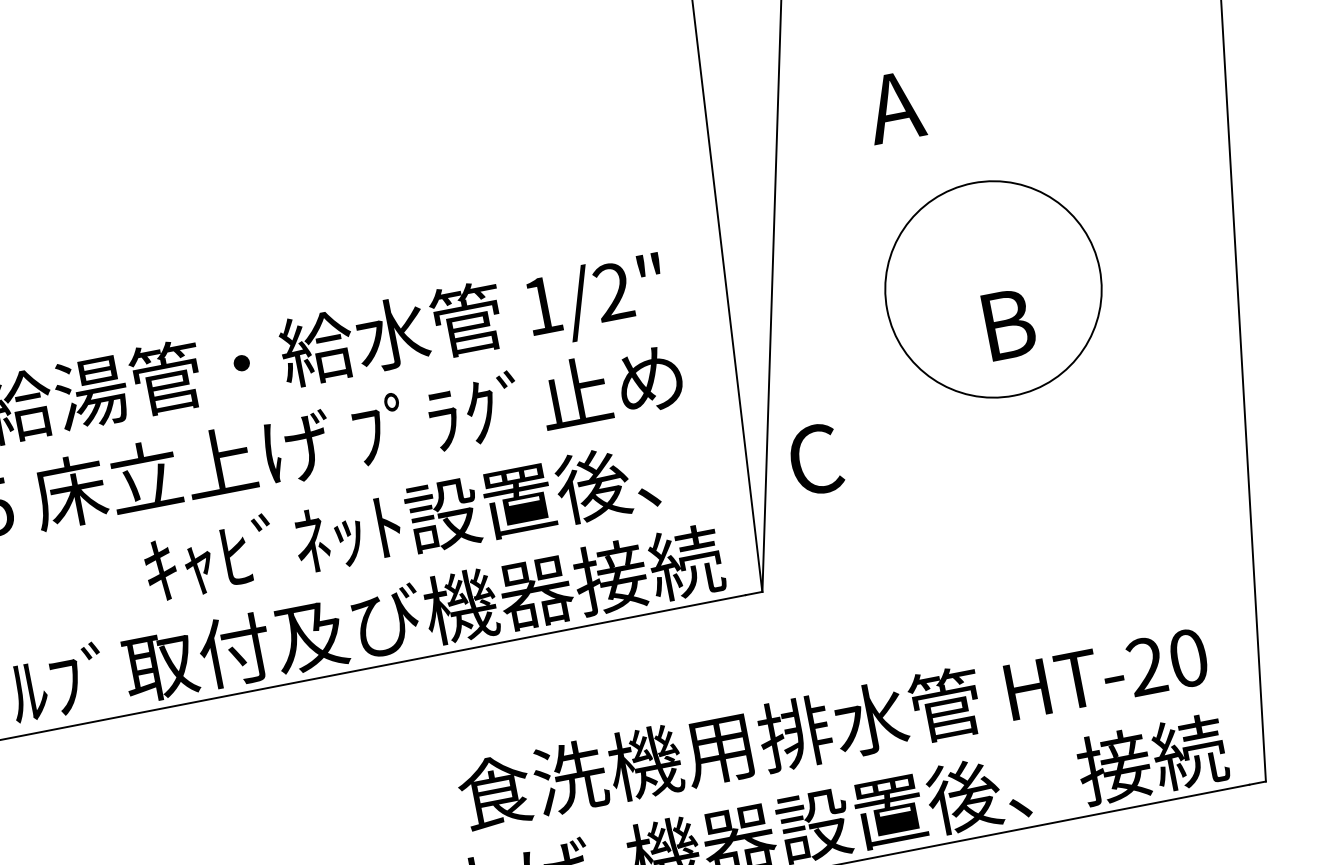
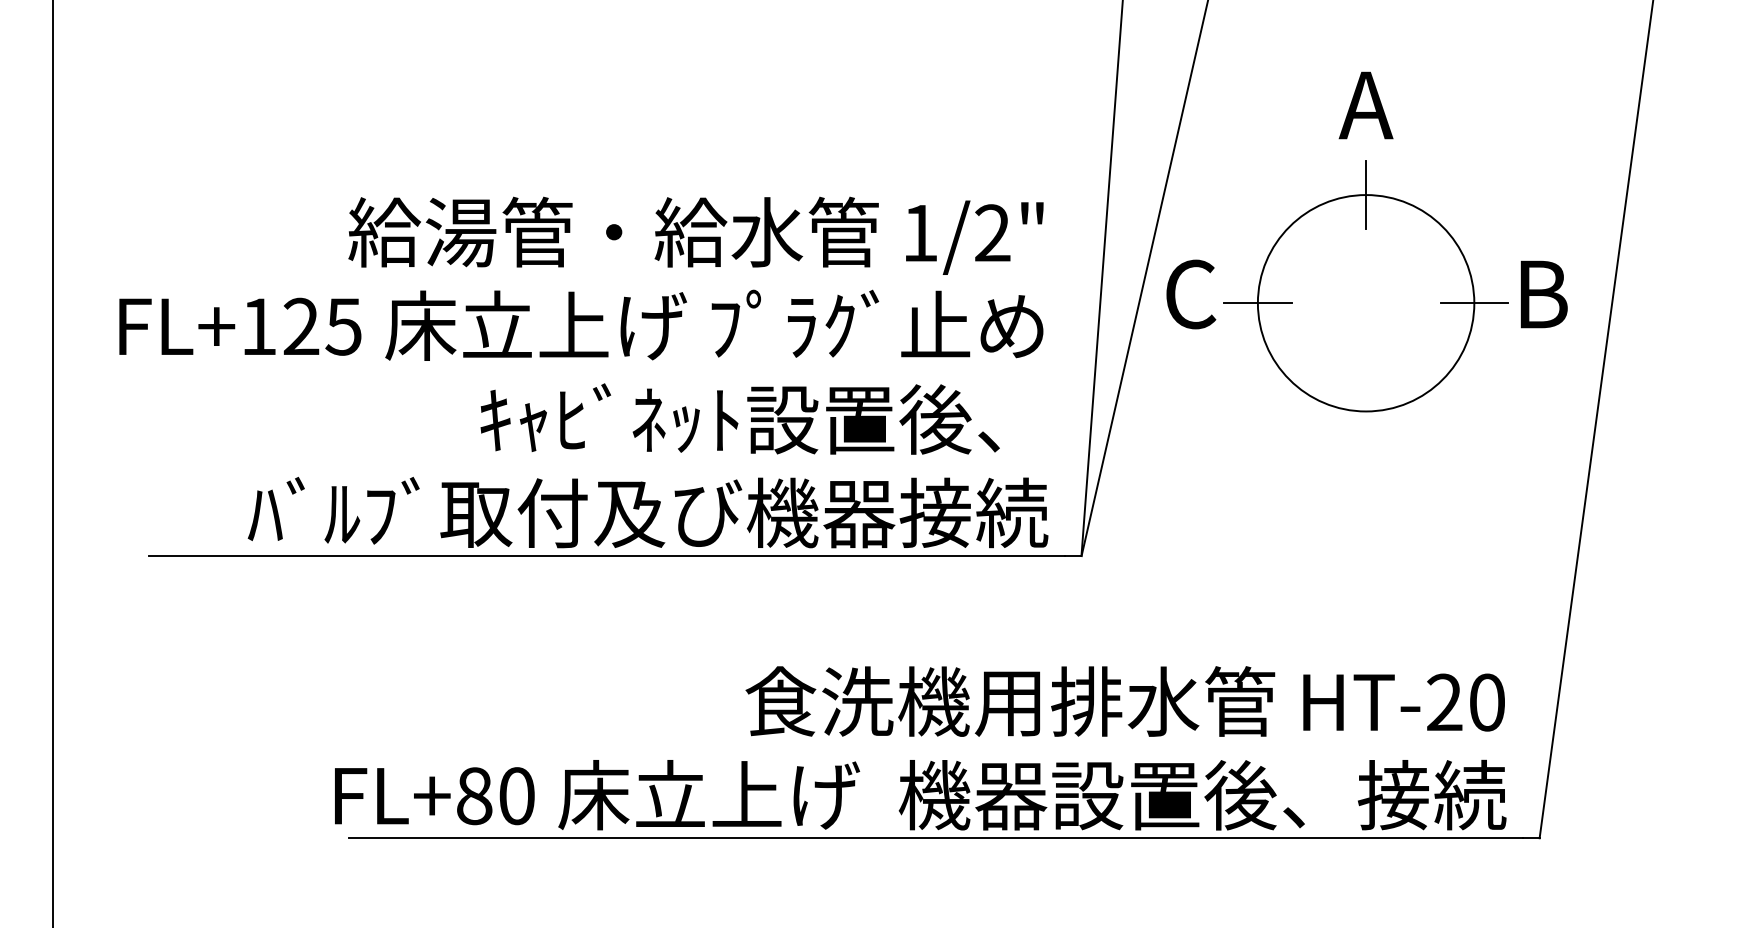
text: (894, 107) -> (1365, 105), moved
line: (973, 182) -> (1366, 194), added
line: (1099, 269) -> (1474, 303), added
line: (886, 310) -> (1257, 303), added
text: (1008, 324) -> (1543, 294), moved
text: (816, 459) -> (1191, 294), moved

